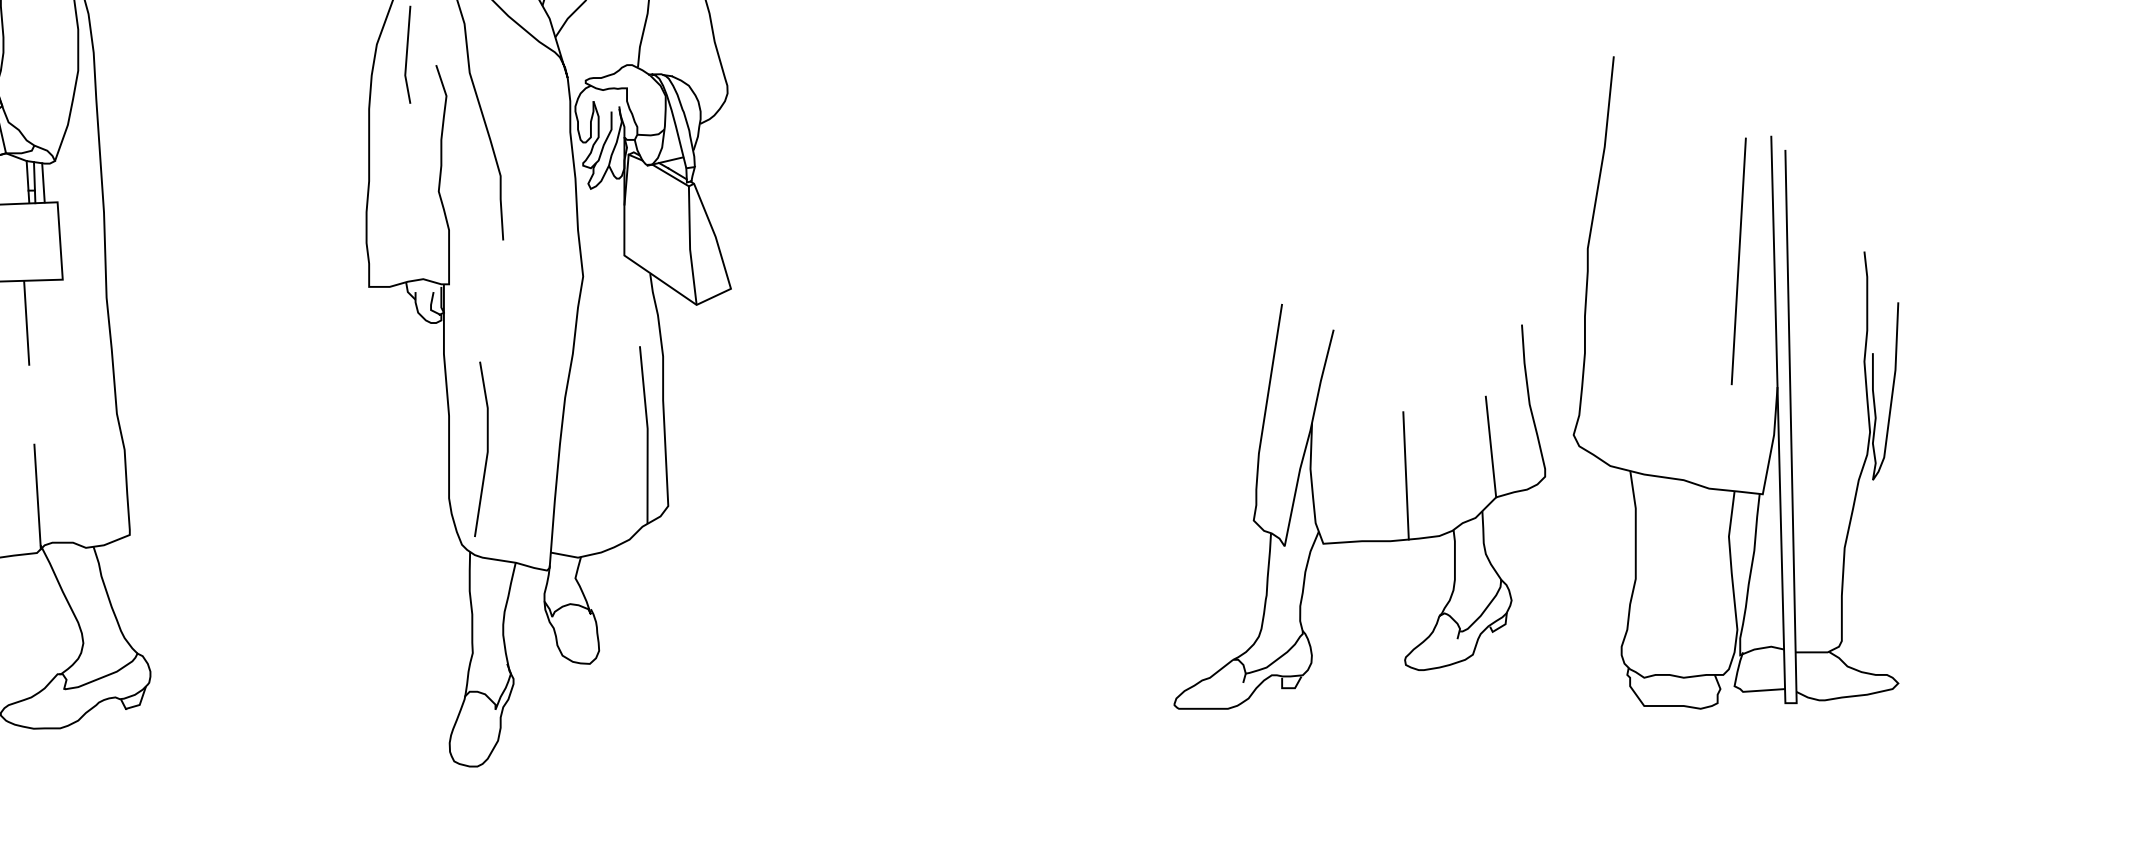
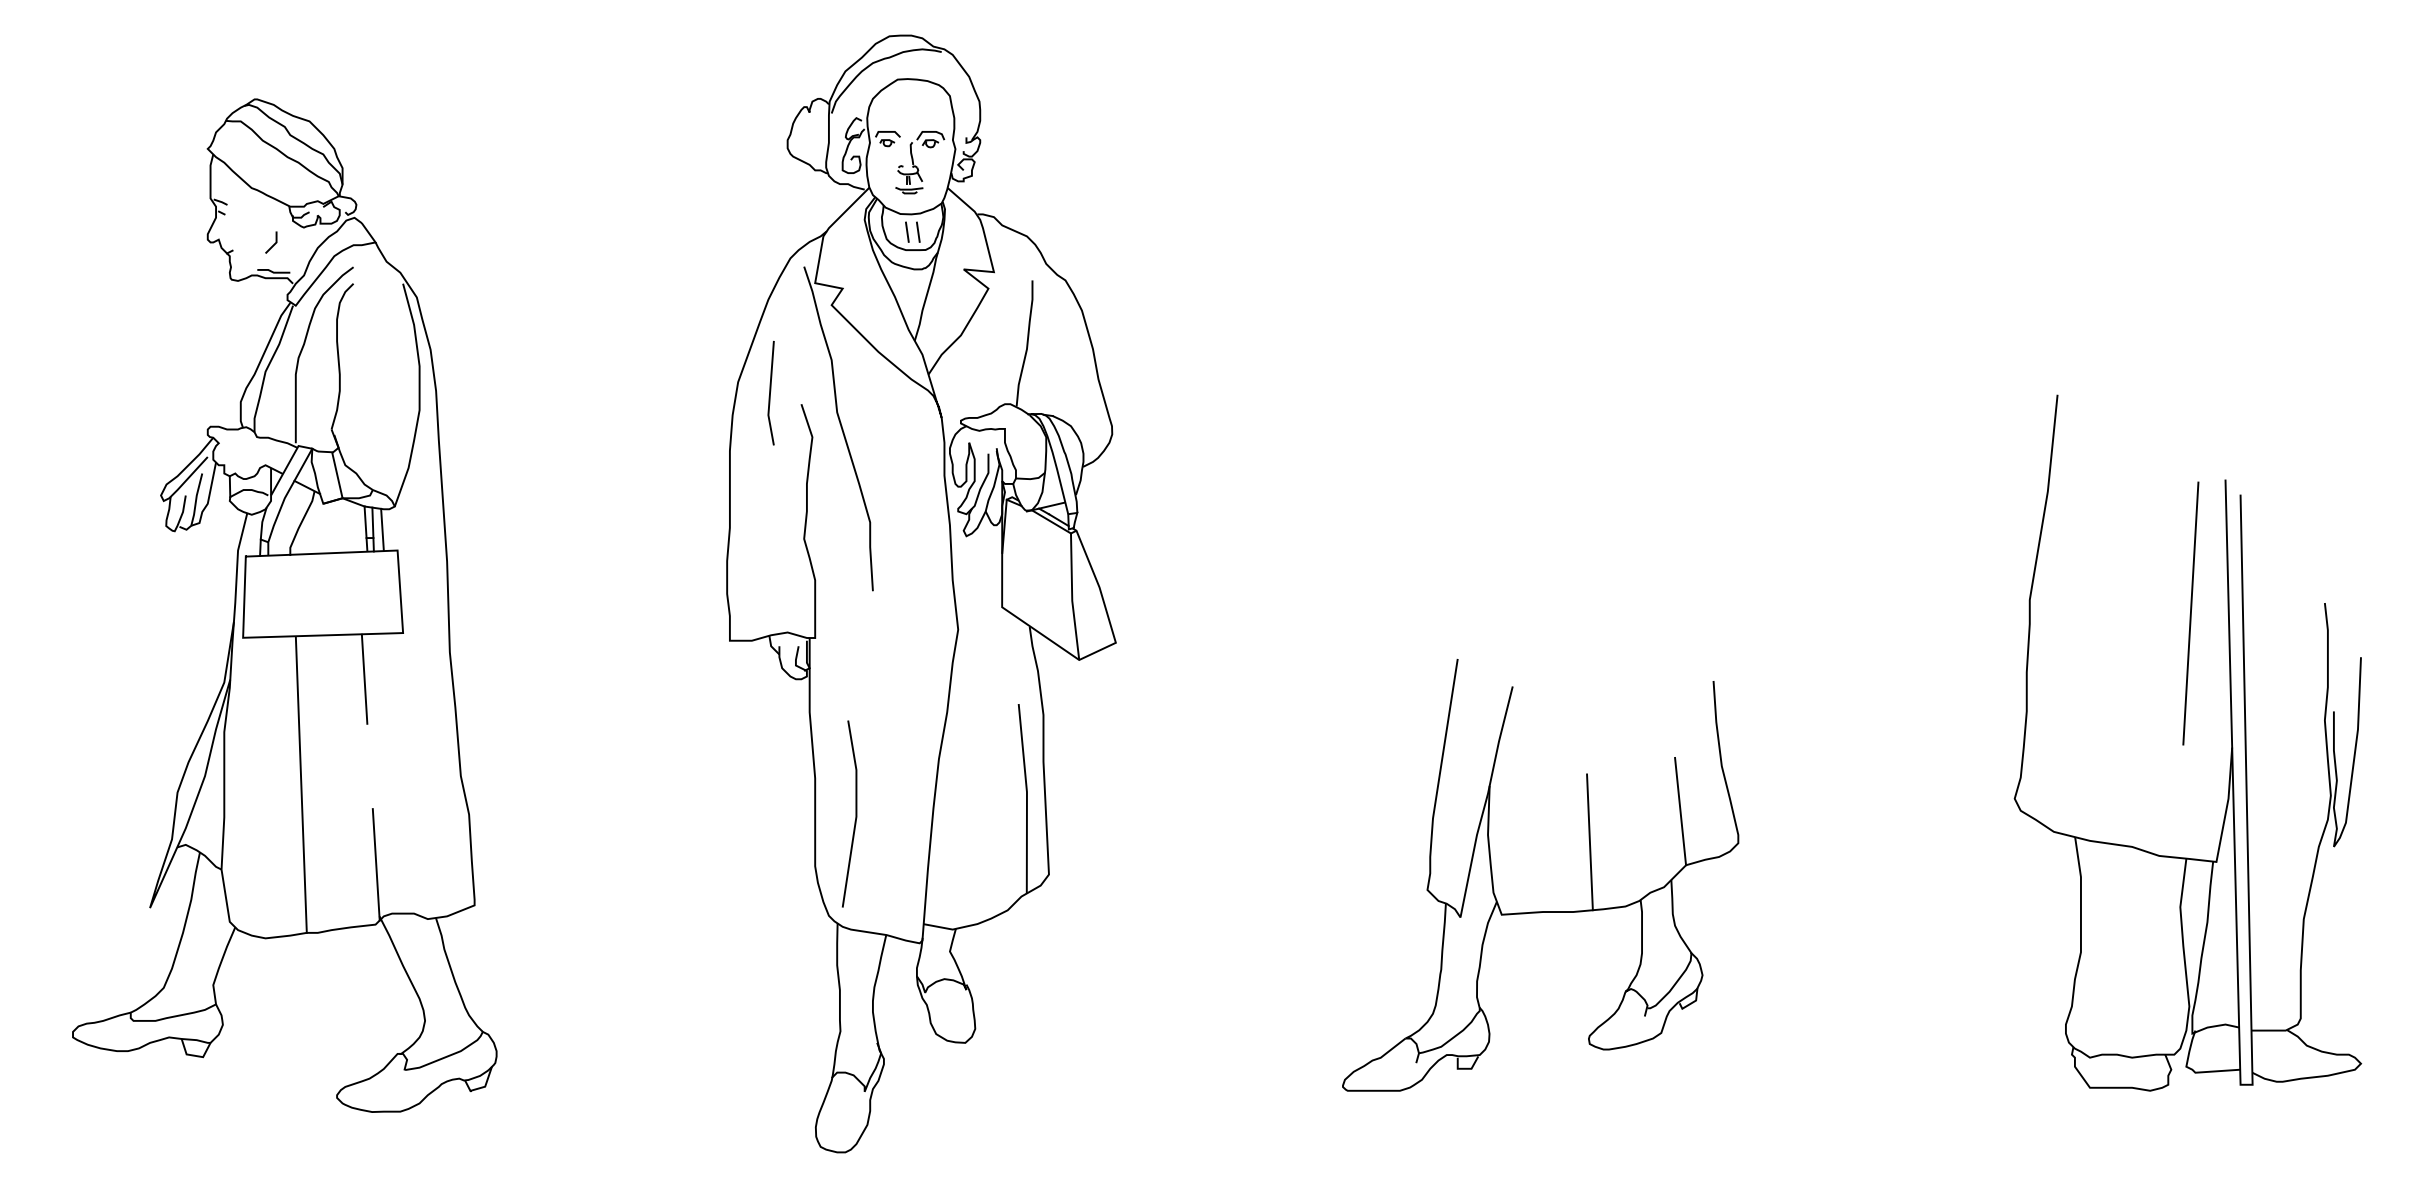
part: (1359, 540) -> (1540, 911), moved

